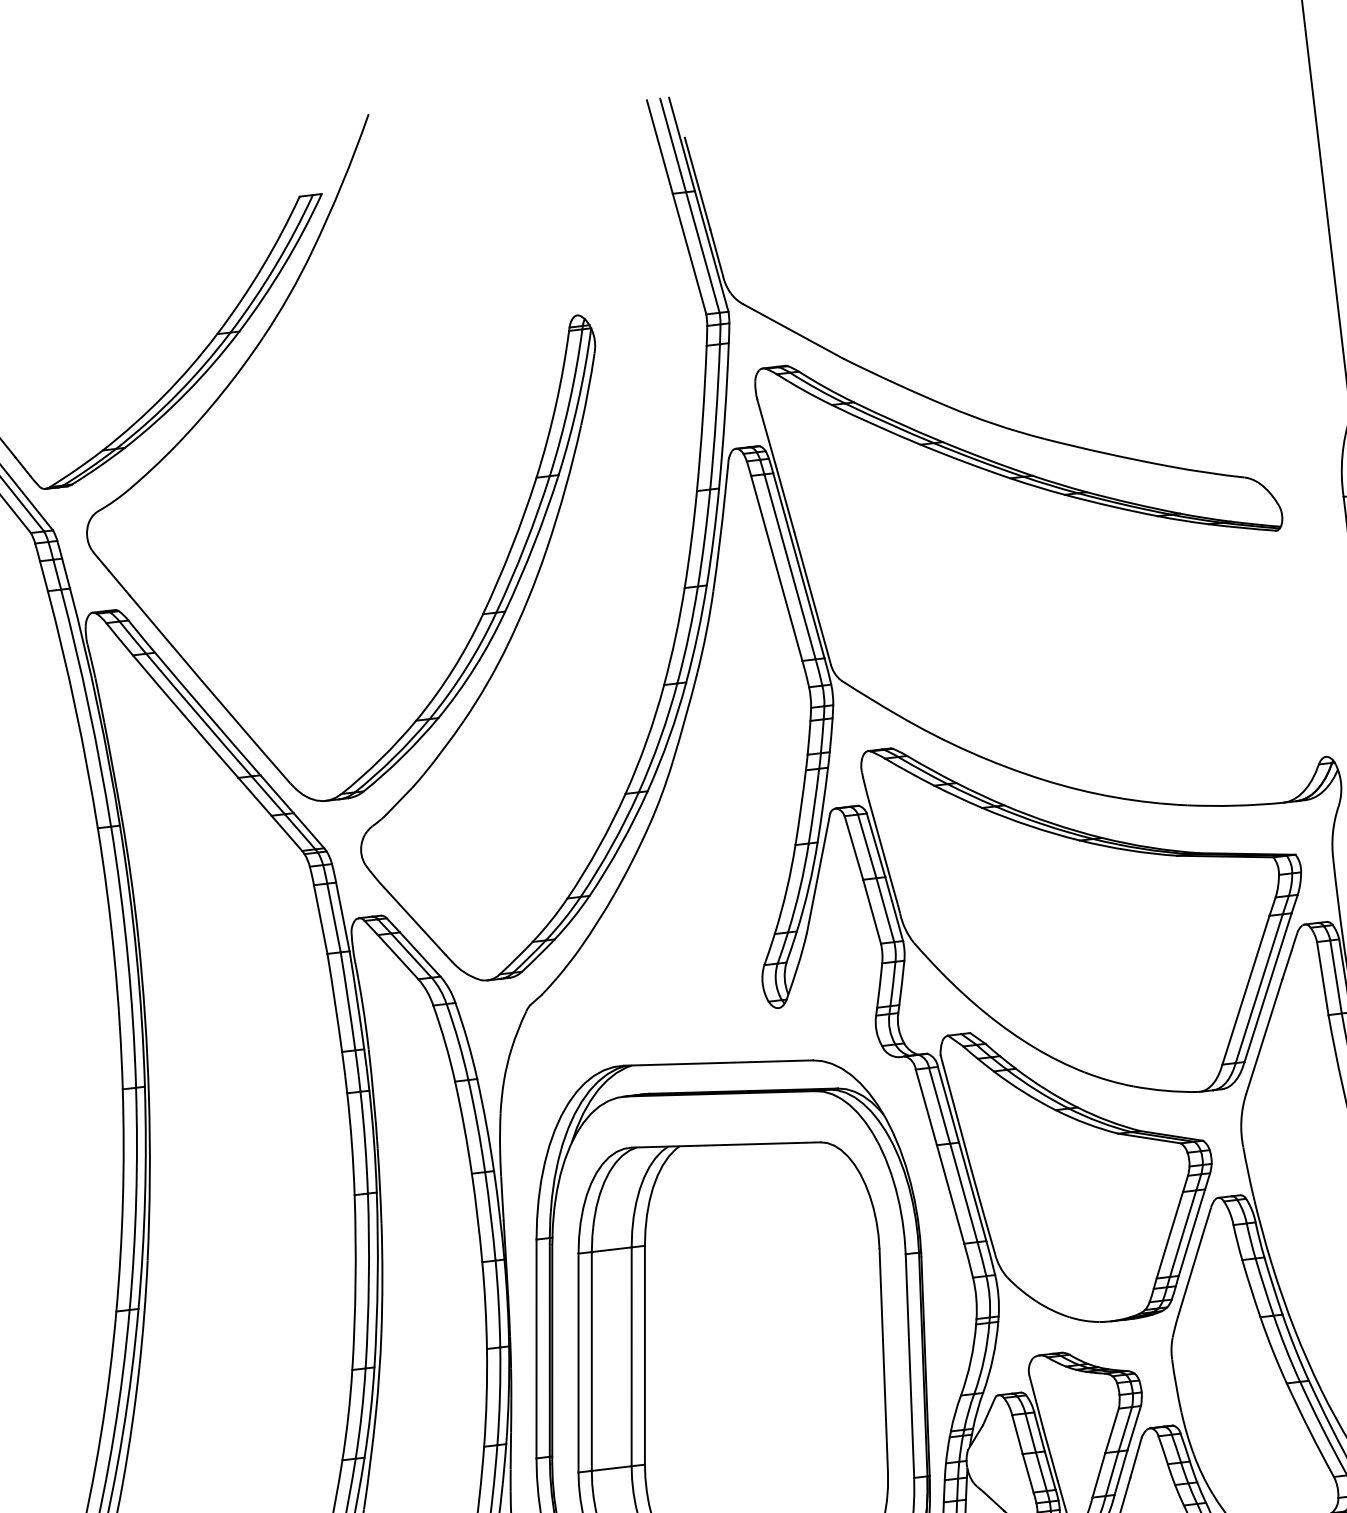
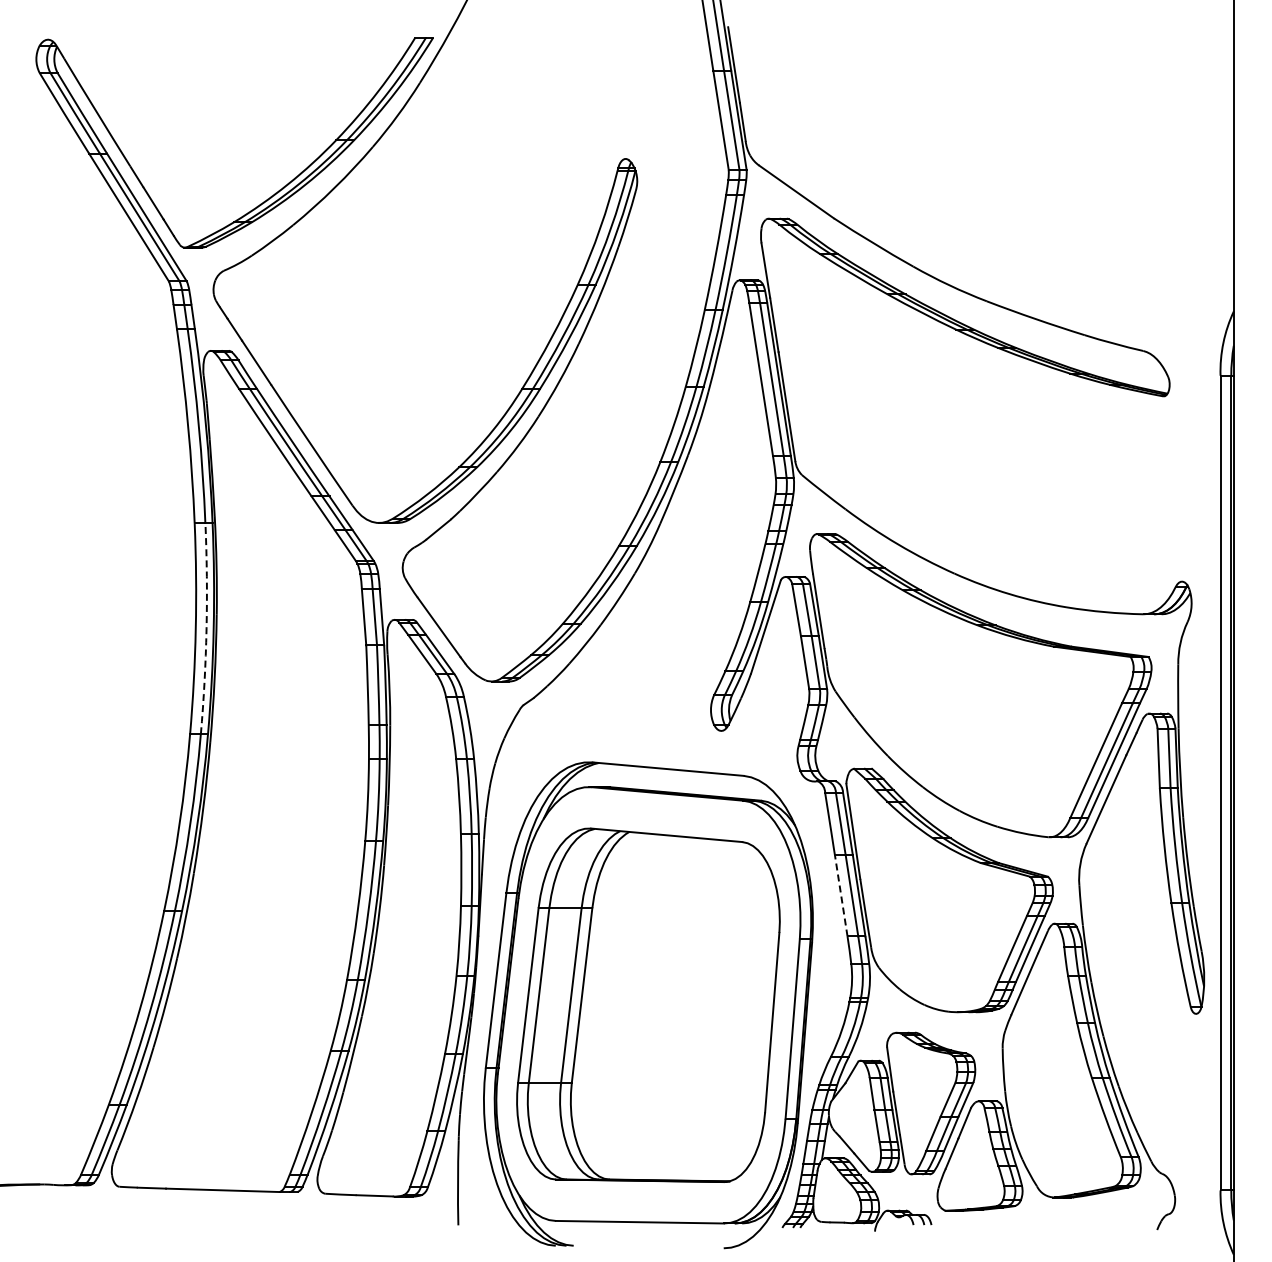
arc: (127, 956) -> (206, 628), solid -> dashed
line: (950, 1193) -> (841, 895), solid -> dashed

